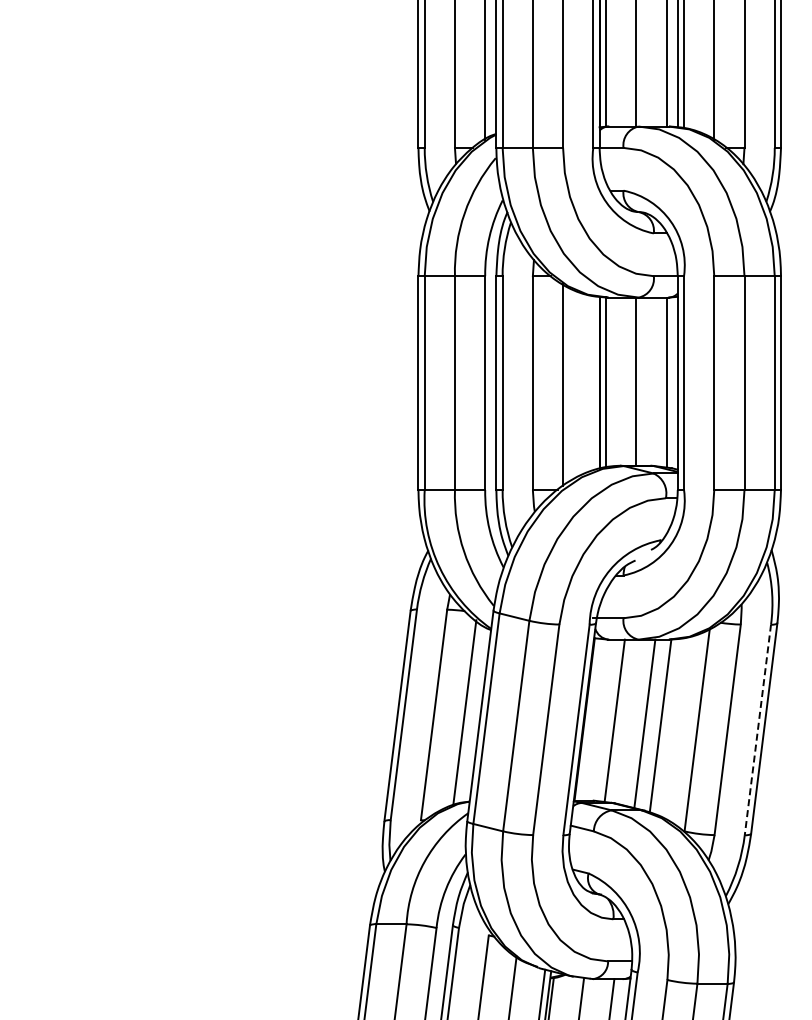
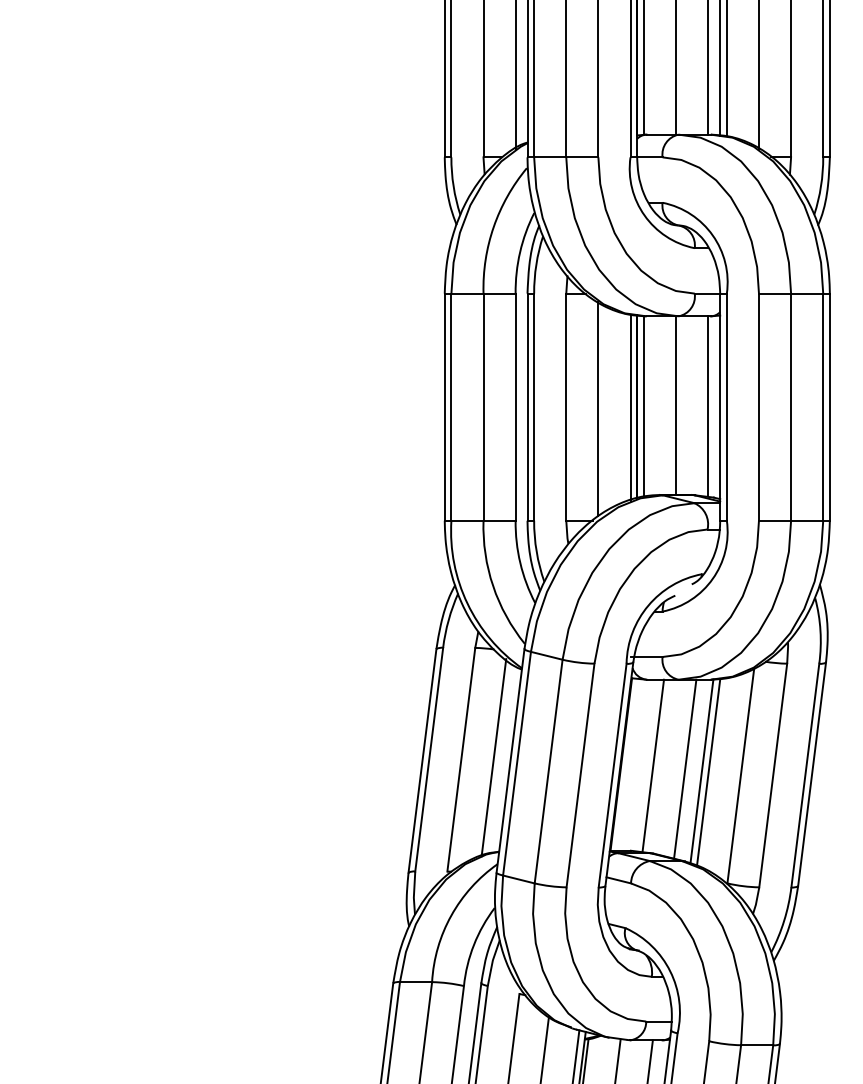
line: (593, 383) -> (630, 407), added
line: (666, 726) -> (708, 771), added
line: (757, 730) -> (804, 776), dashed -> solid

